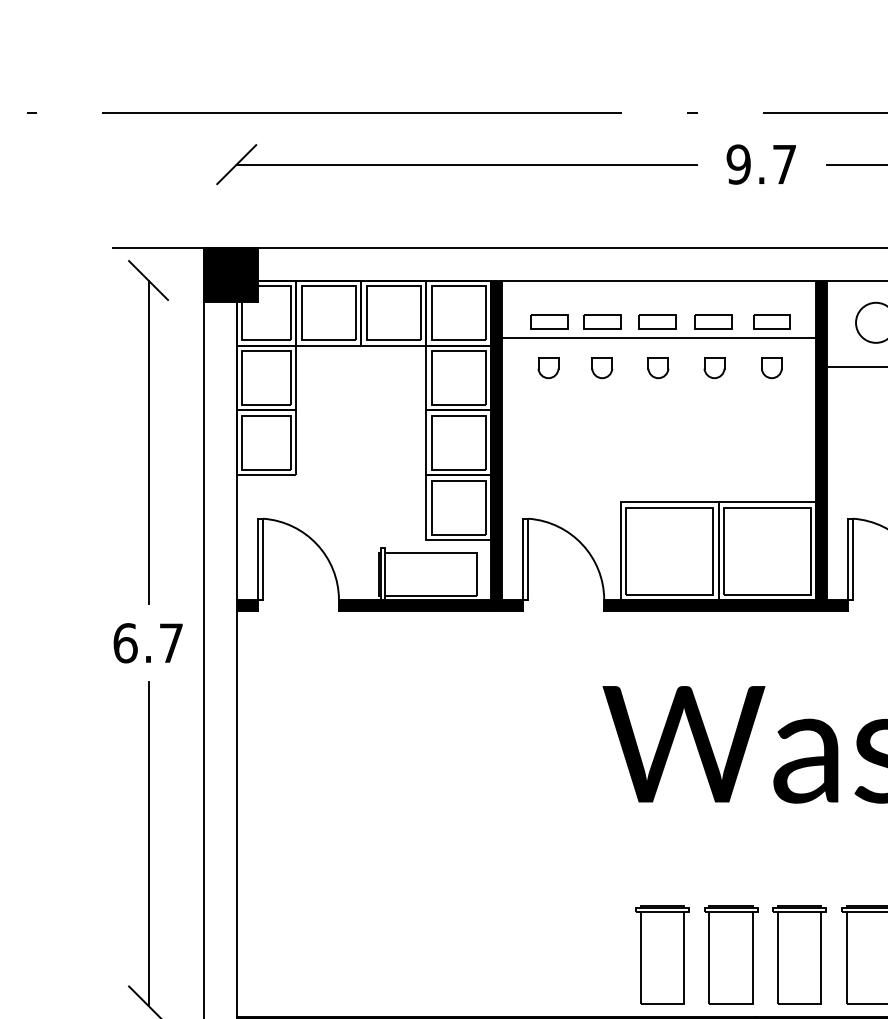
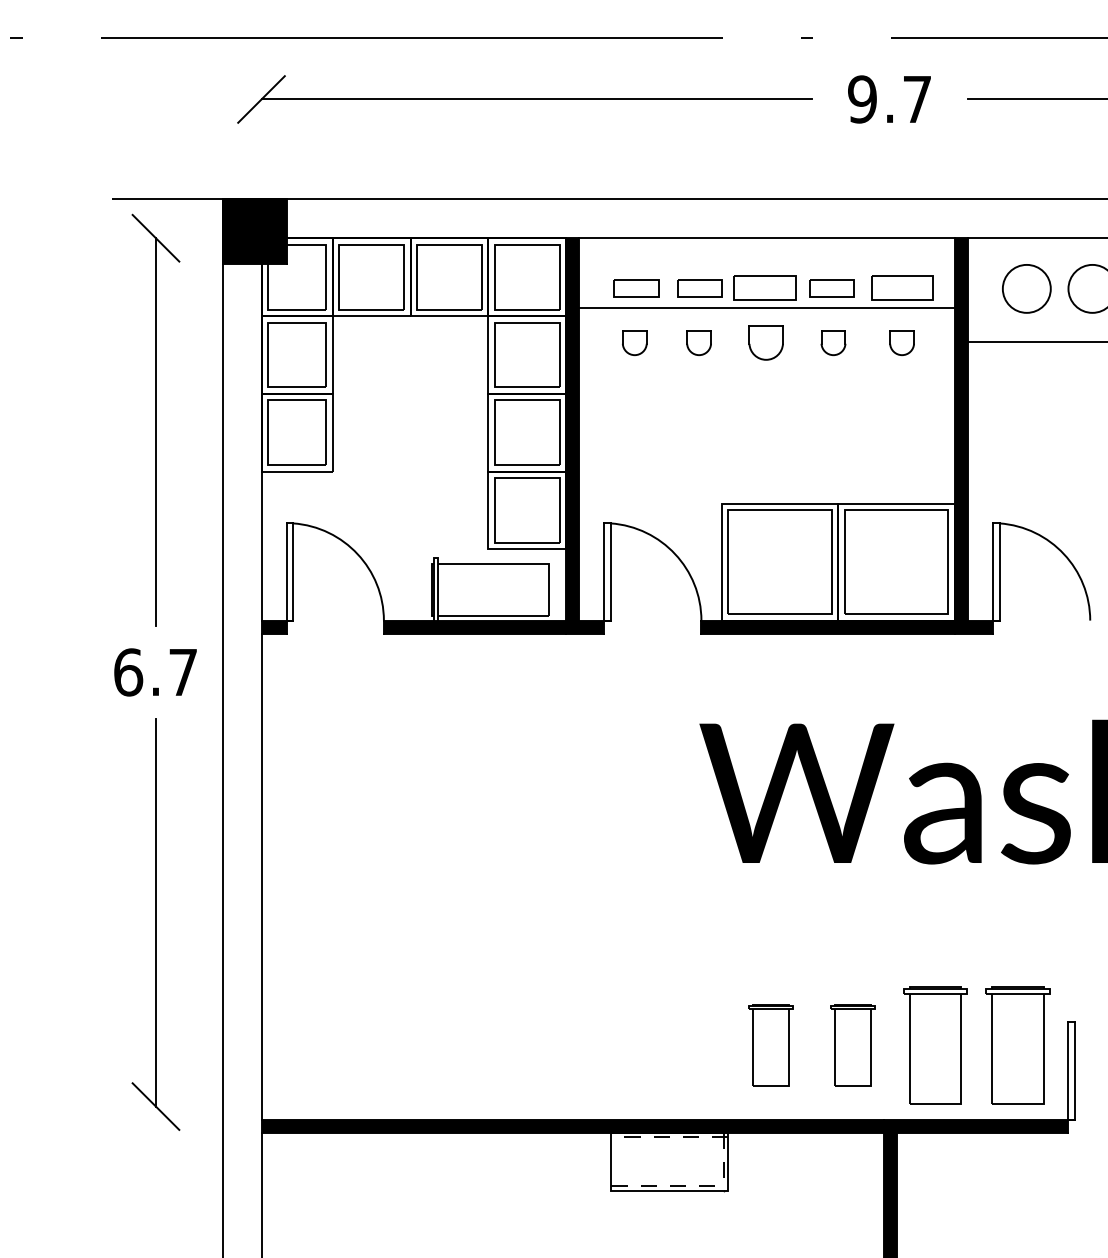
part: (656, 322) -> (764, 288), size x1.4
part: (771, 322) -> (901, 288), size x1.4
part: (658, 368) -> (766, 343), size x1.4
part: (661, 954) -> (770, 1045), size x0.7
part: (730, 954) -> (852, 1045), size x0.7

